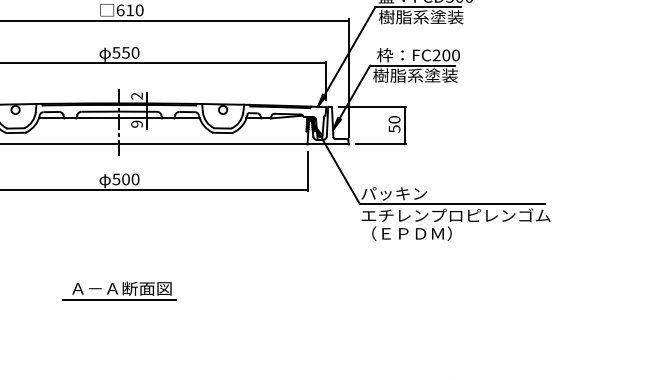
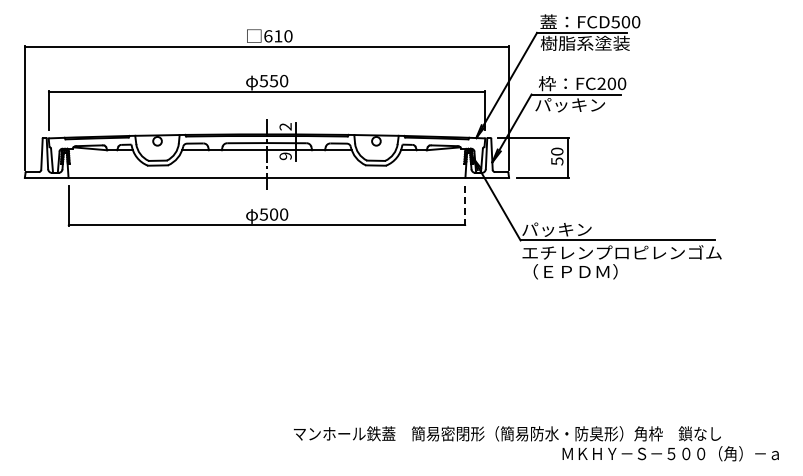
text: (414, 75) -> (578, 104), 樹脂系塗装 -> パッキン
line: (307, 170) -> (465, 205), solid -> dashed
part: (118, 290) -> (266, 331), removed

